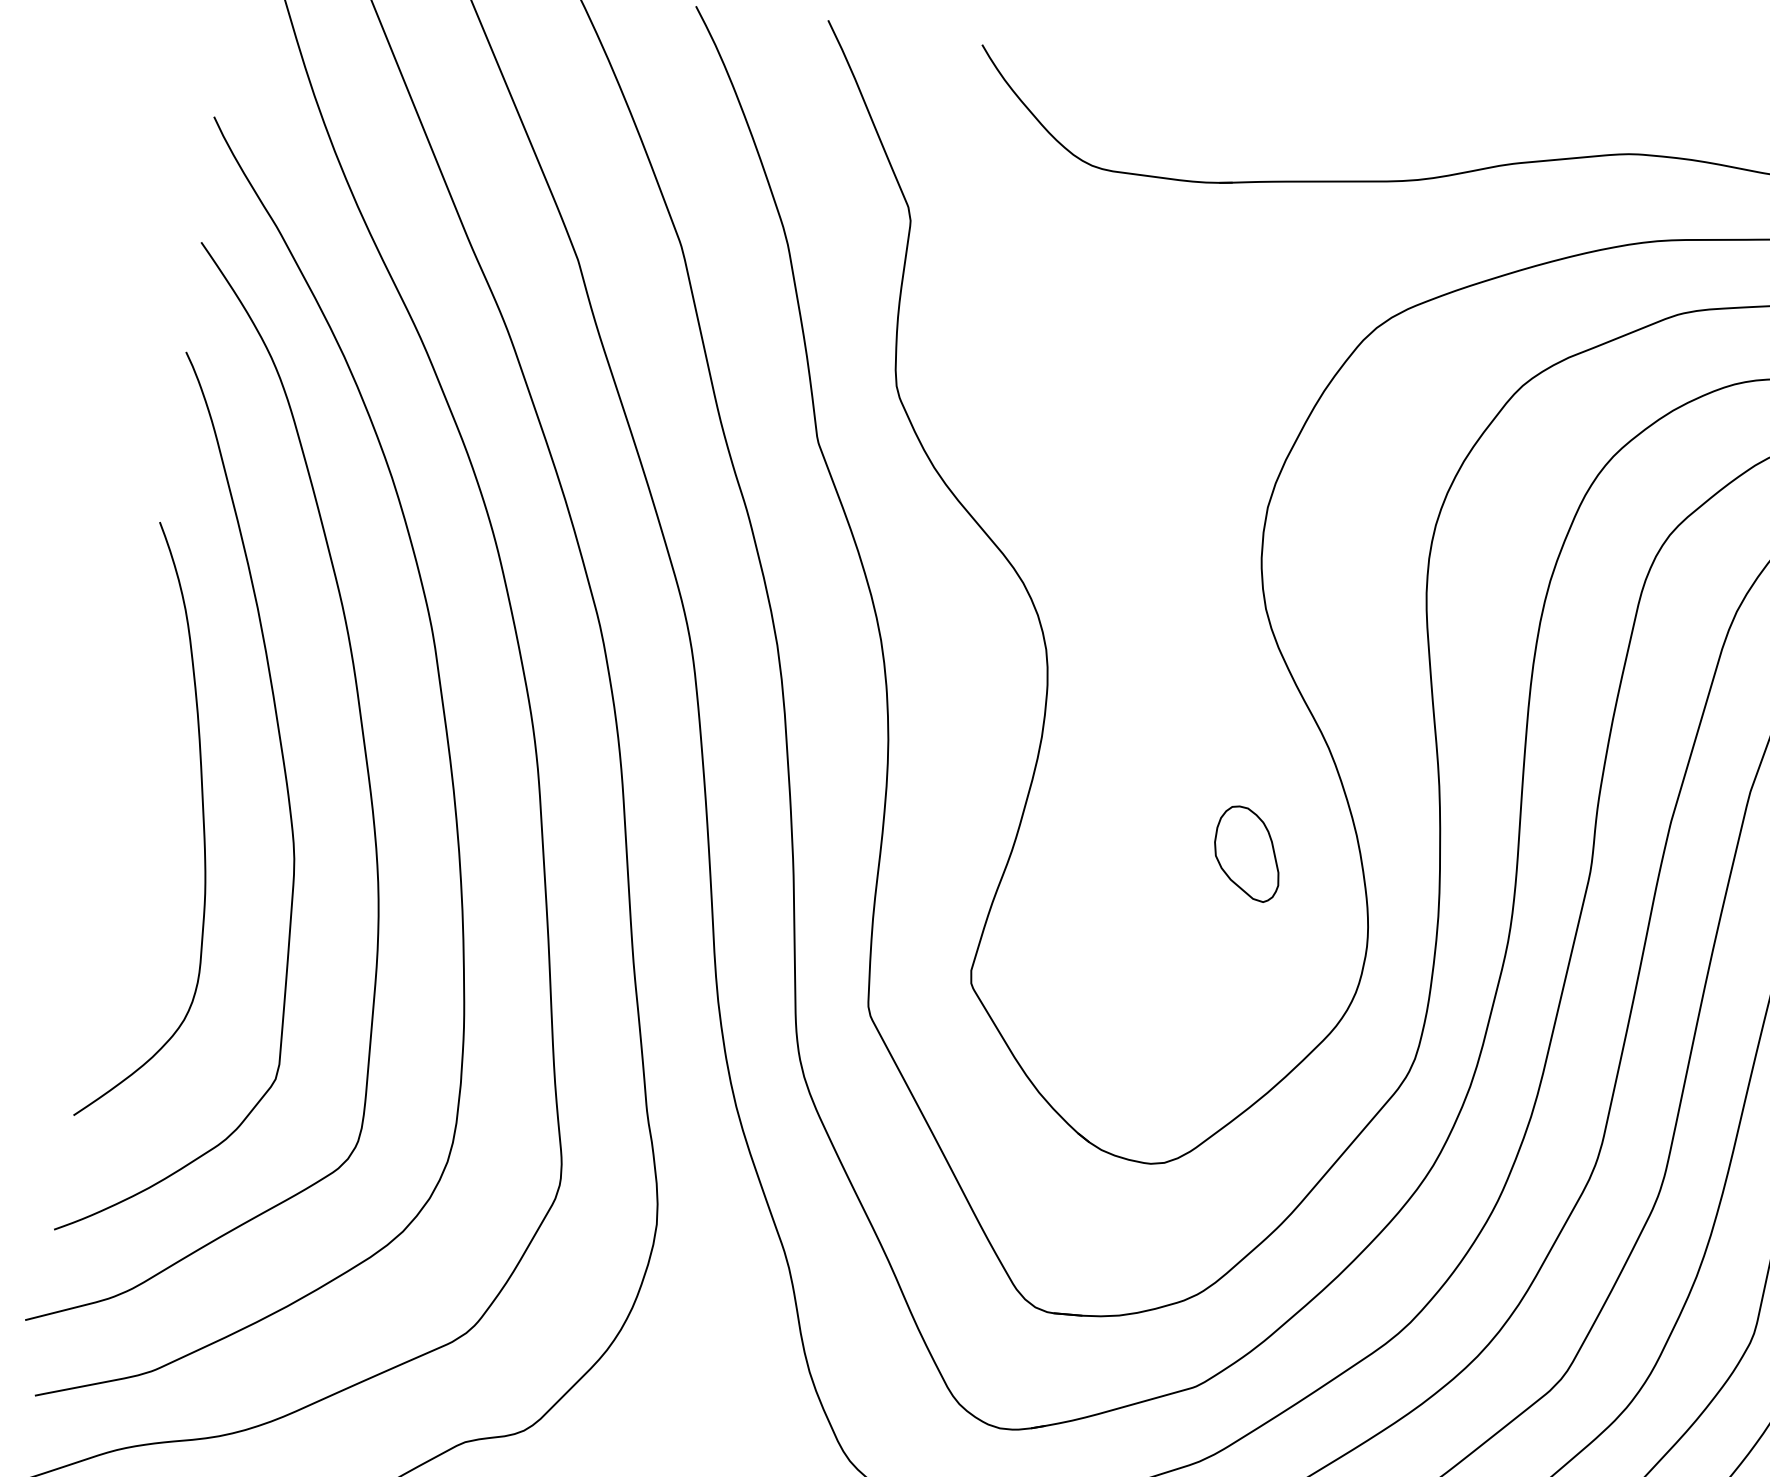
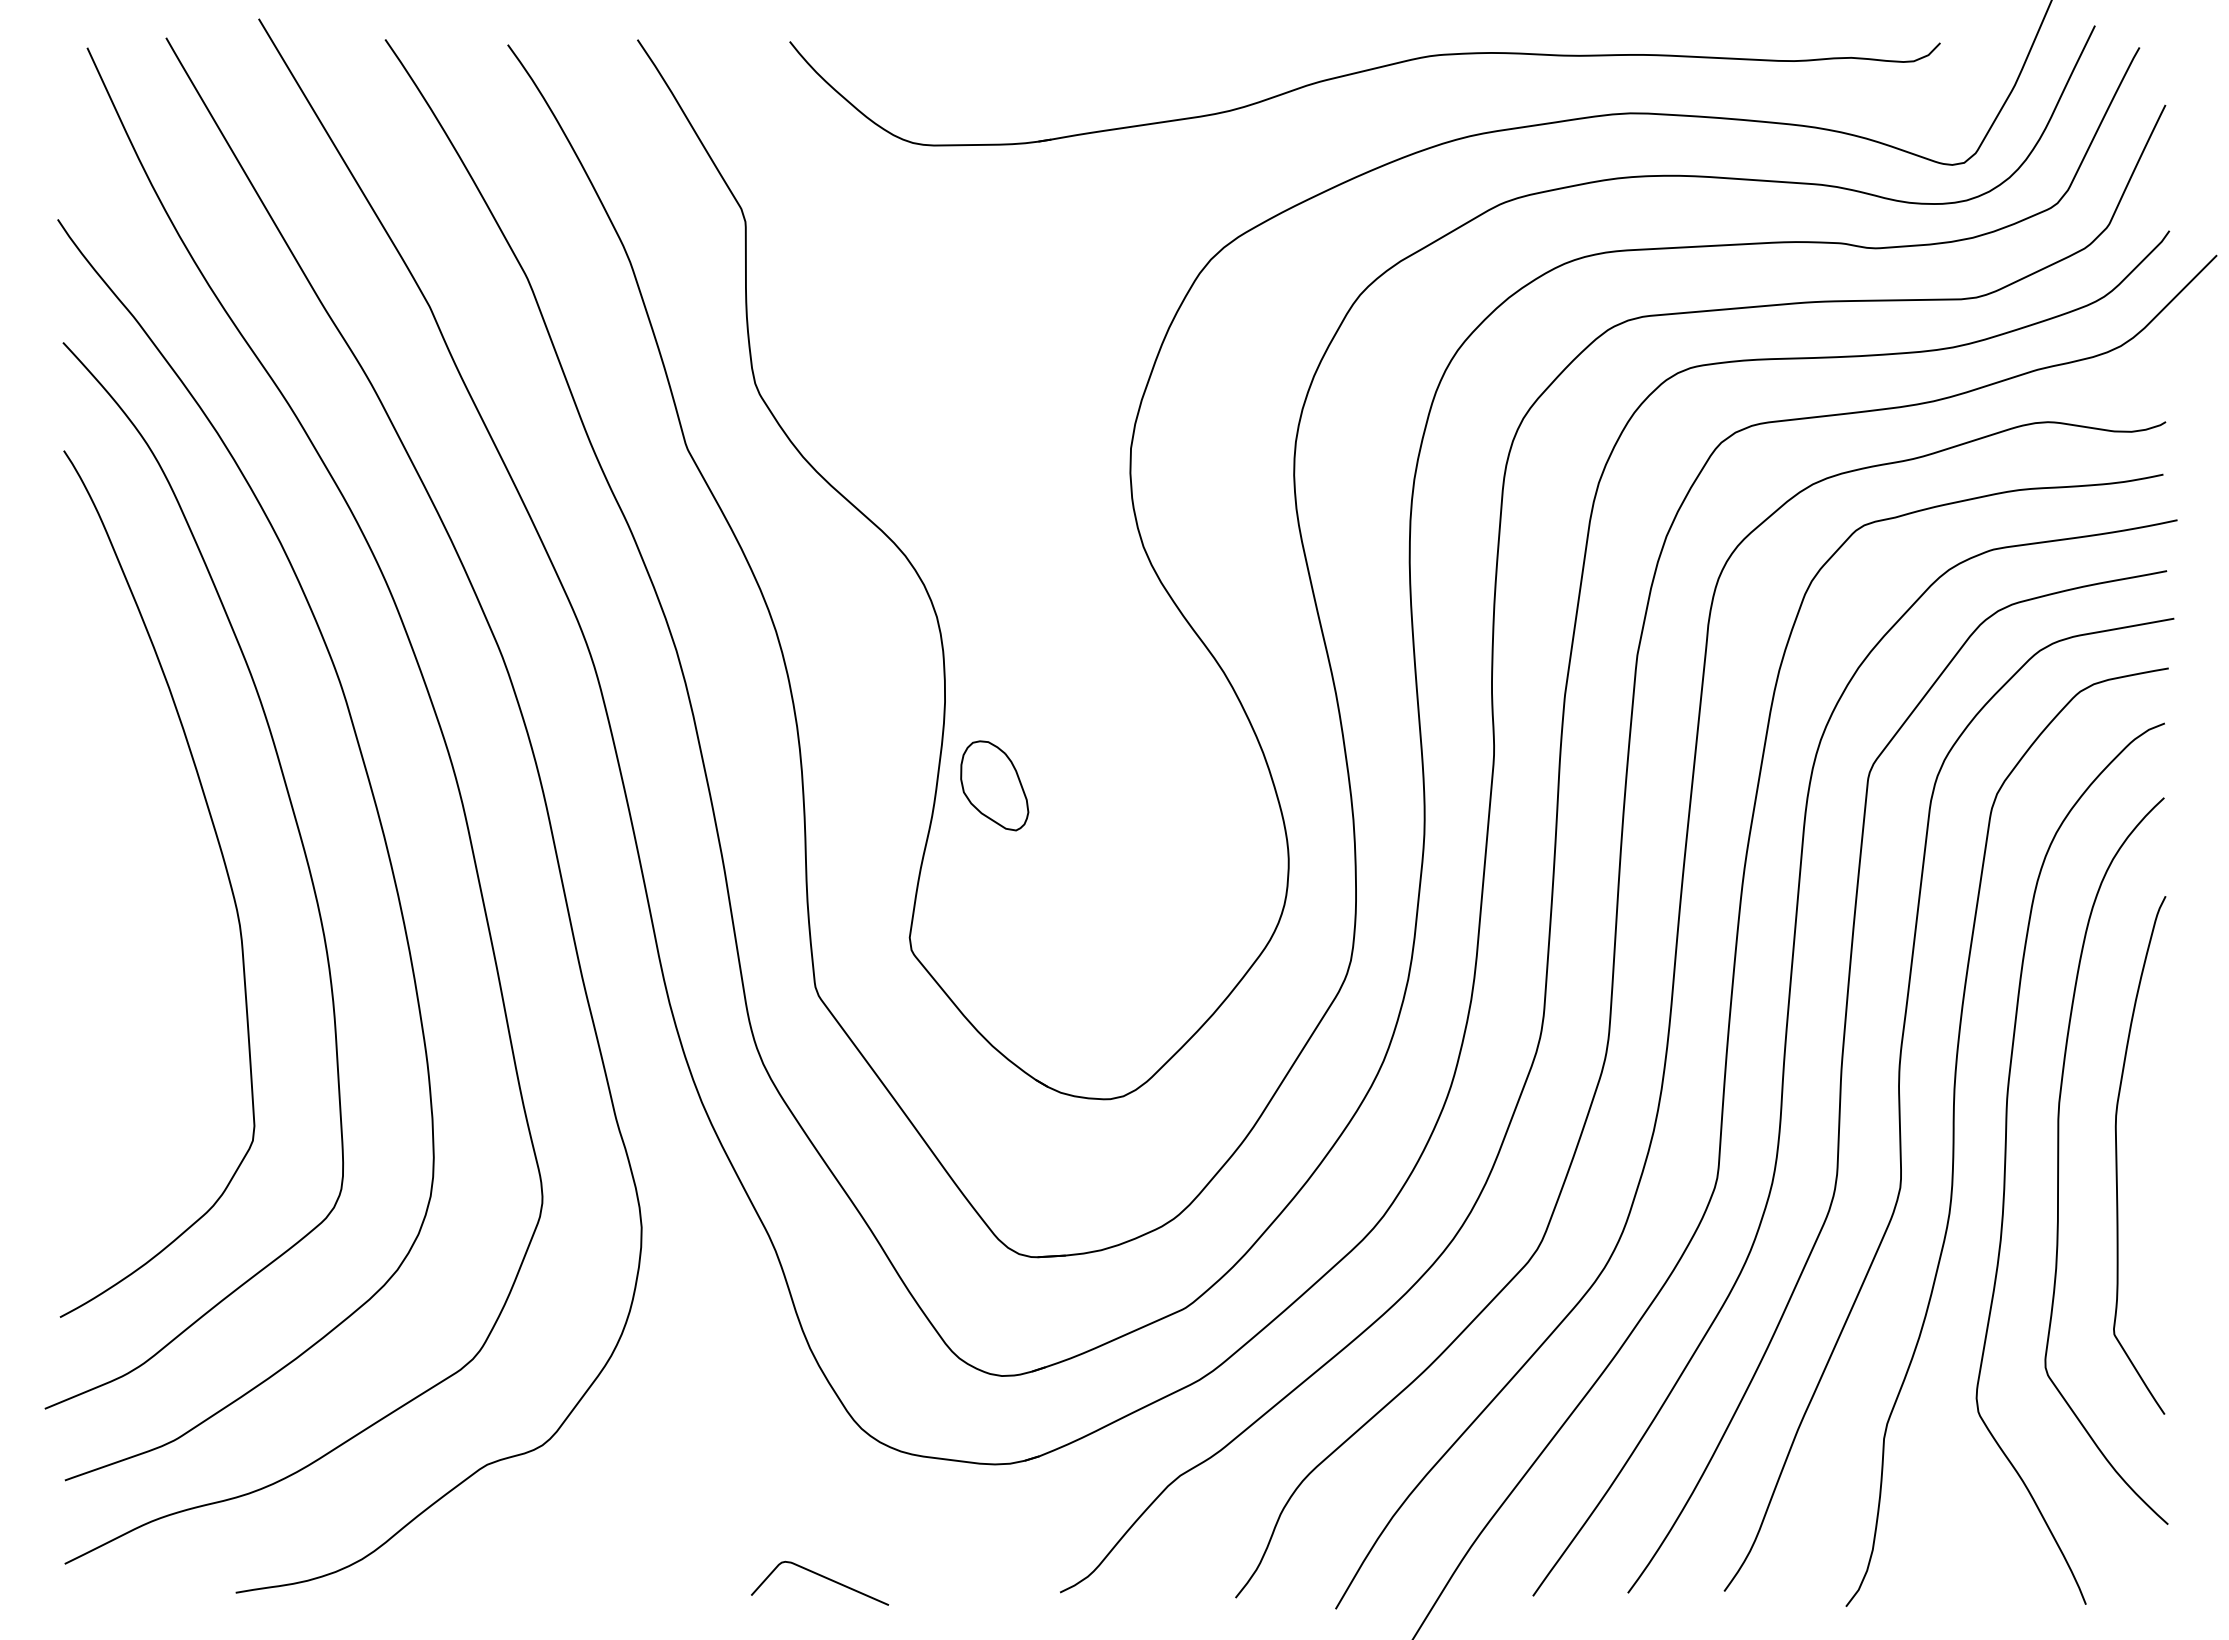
curve: (202, 825) -> (146, 905), removed
part: (1247, 853) -> (994, 785), moved

